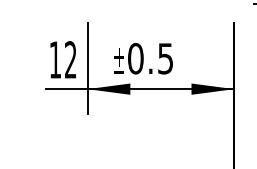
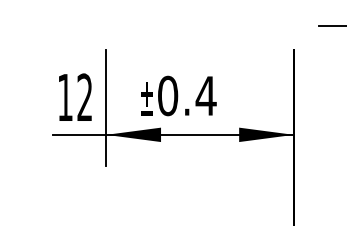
text: (165, 59) -> (205, 96), 0.5 -> 0.4

